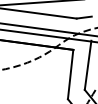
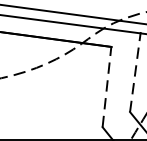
line: (88, 65) -> (136, 72), solid -> dashed
line: (70, 74) -> (106, 86), solid -> dashed

